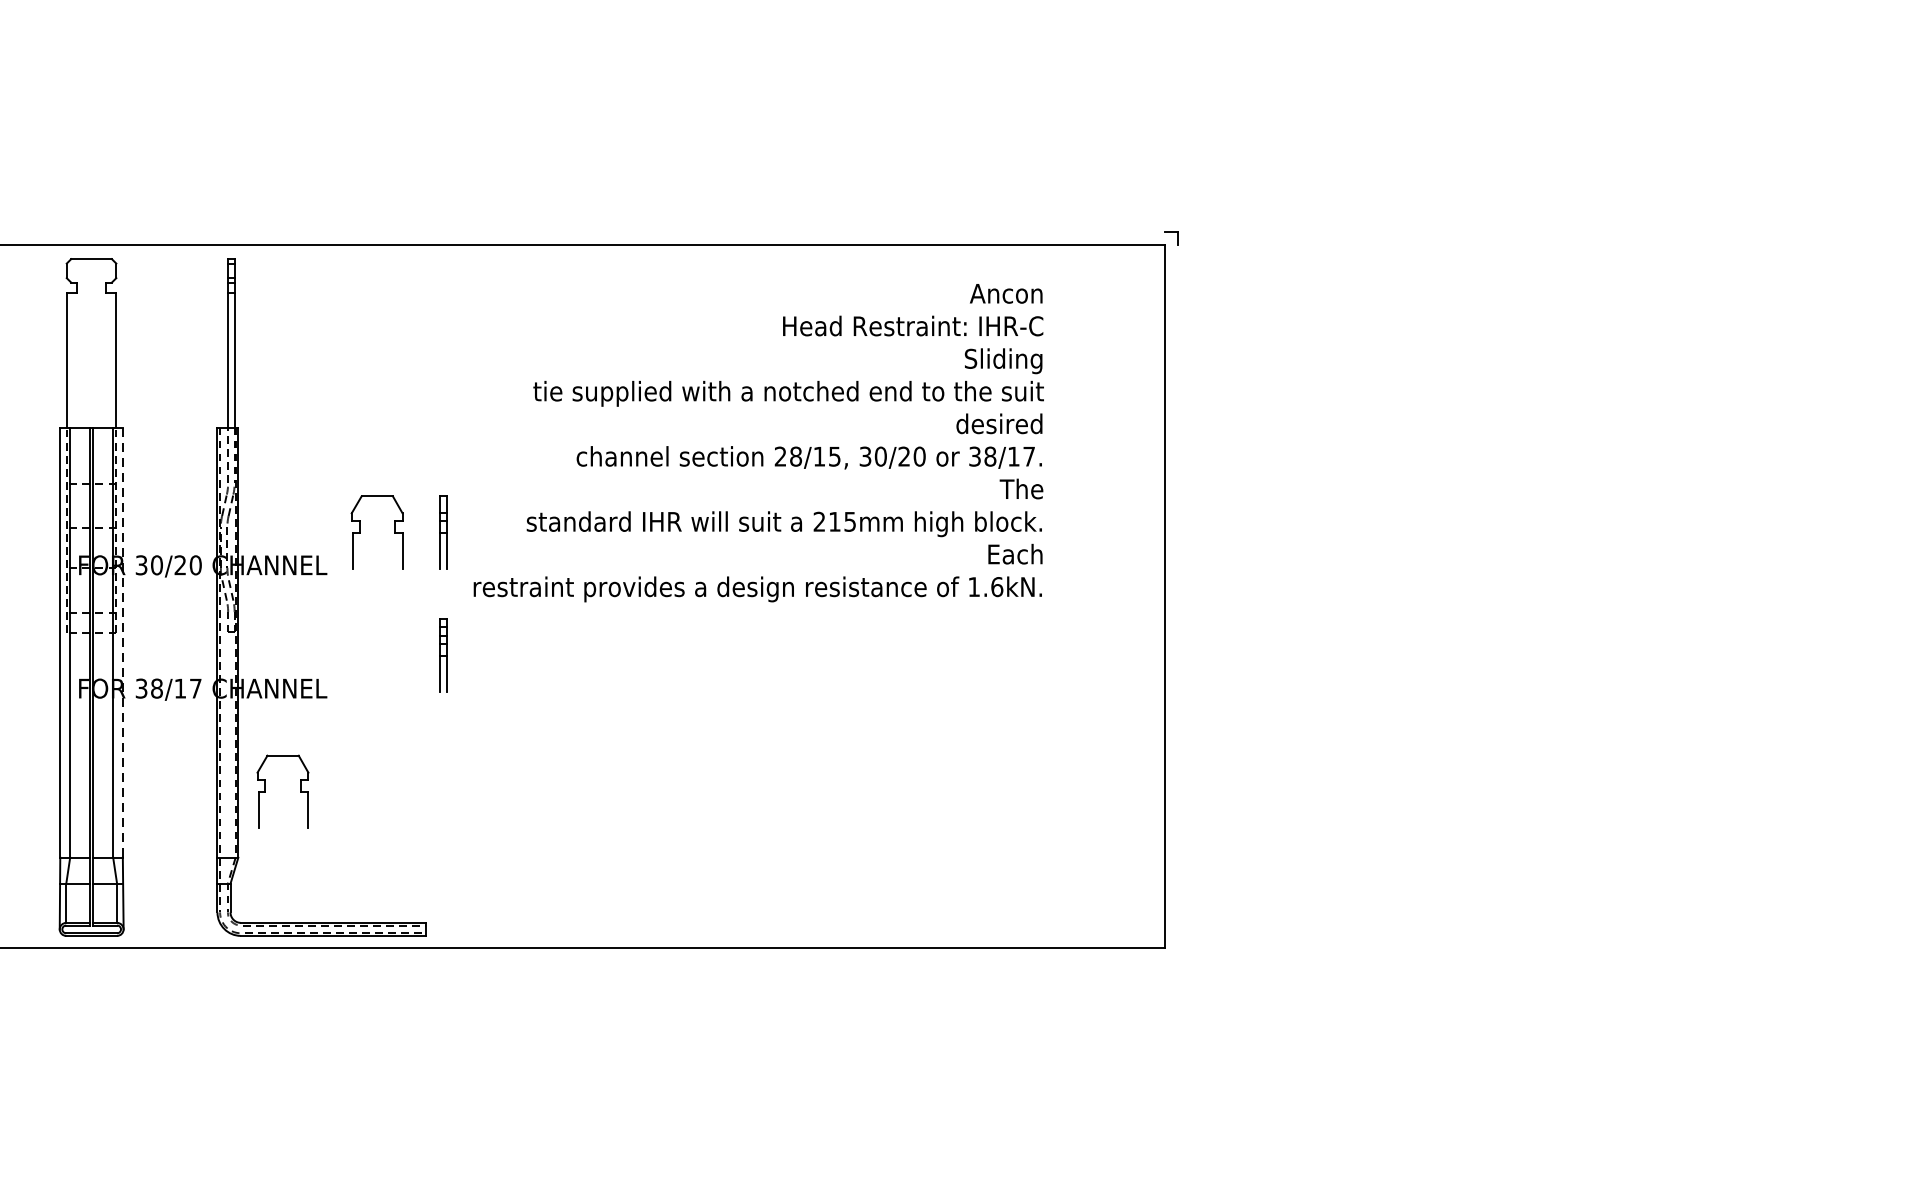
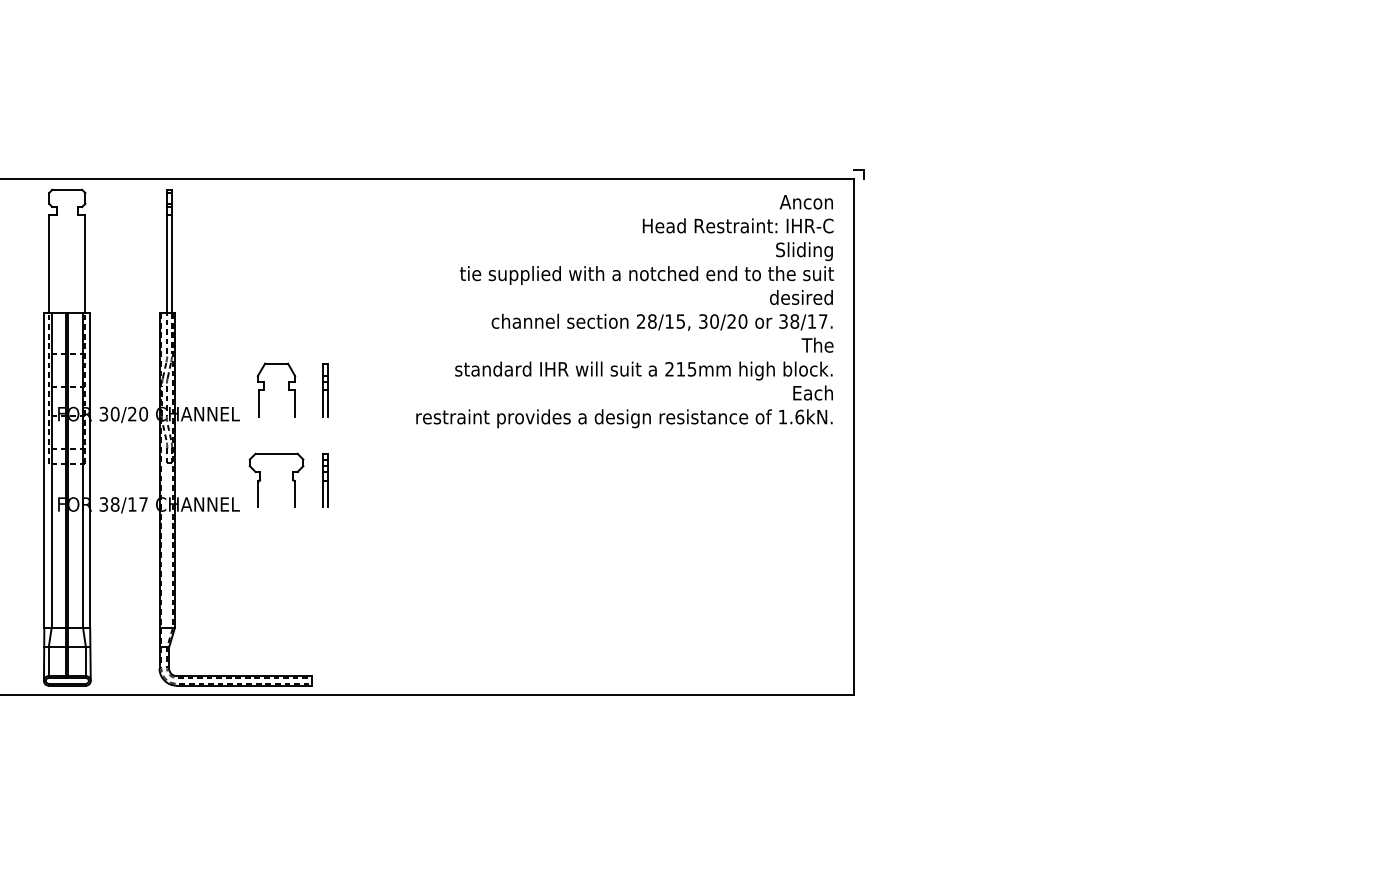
text: (757, 442) -> (624, 311), moved
line: (123, 642) -> (90, 470), dashed -> solid
part: (356, 655) -> (261, 480), added
part: (266, 790) -> (195, 579), removed

